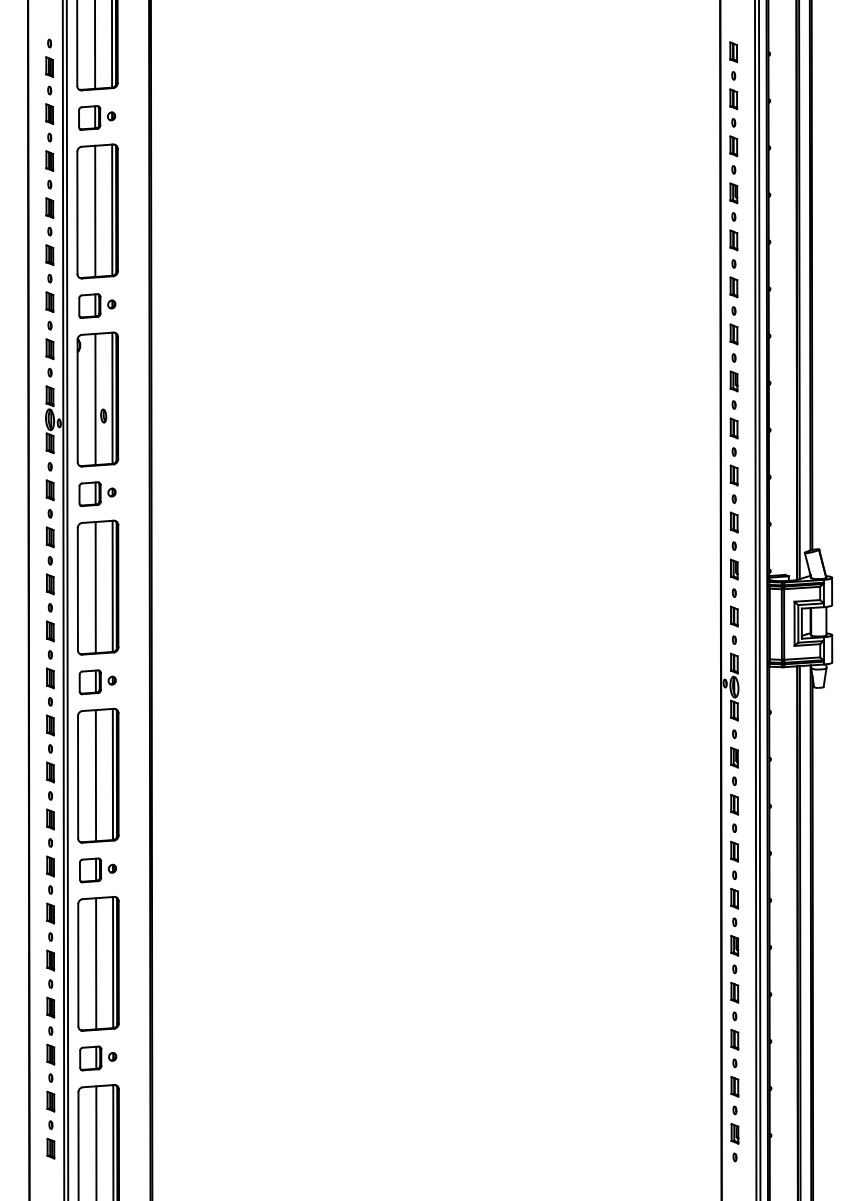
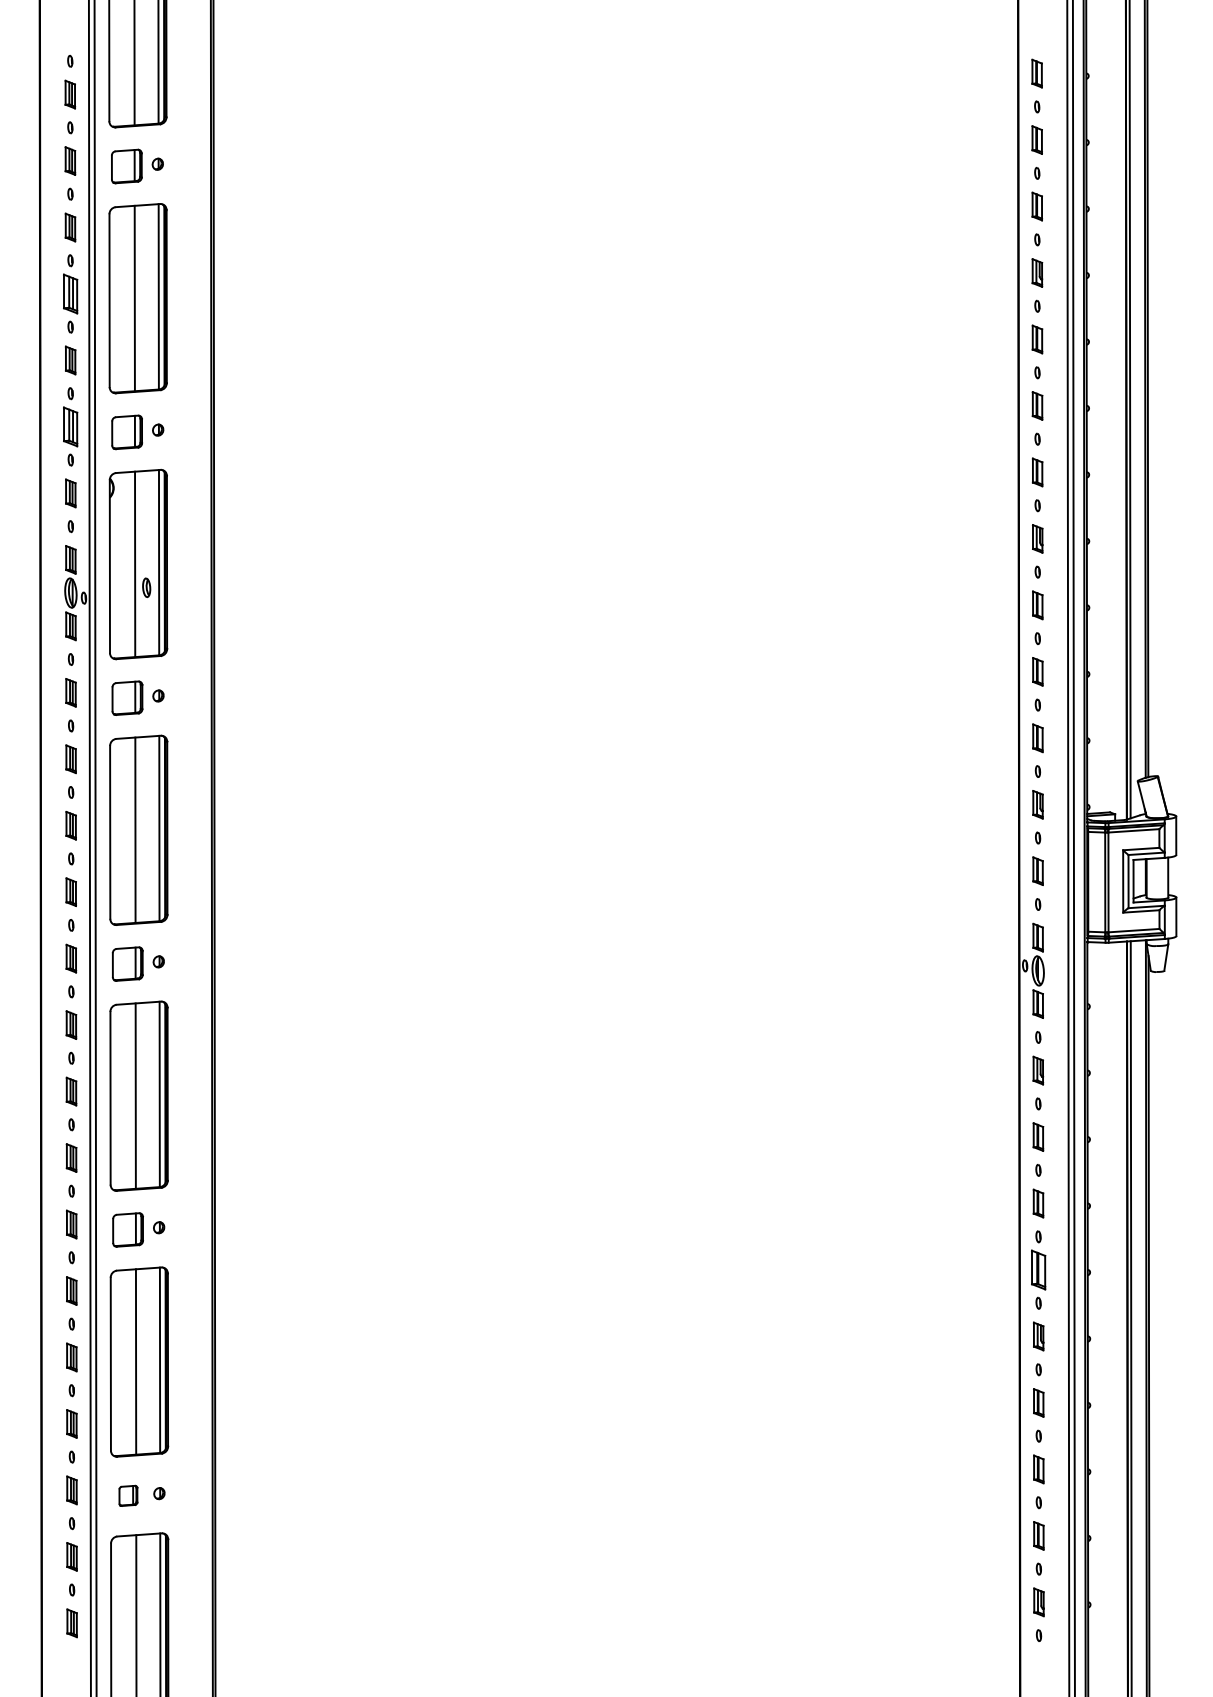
part: (49, 207) -> (70, 293), size x1.4
part: (49, 301) -> (70, 426), size x1.4
part: (734, 898) -> (1038, 1269), size x1.4
part: (90, 1058) -> (128, 1495), size x0.6

